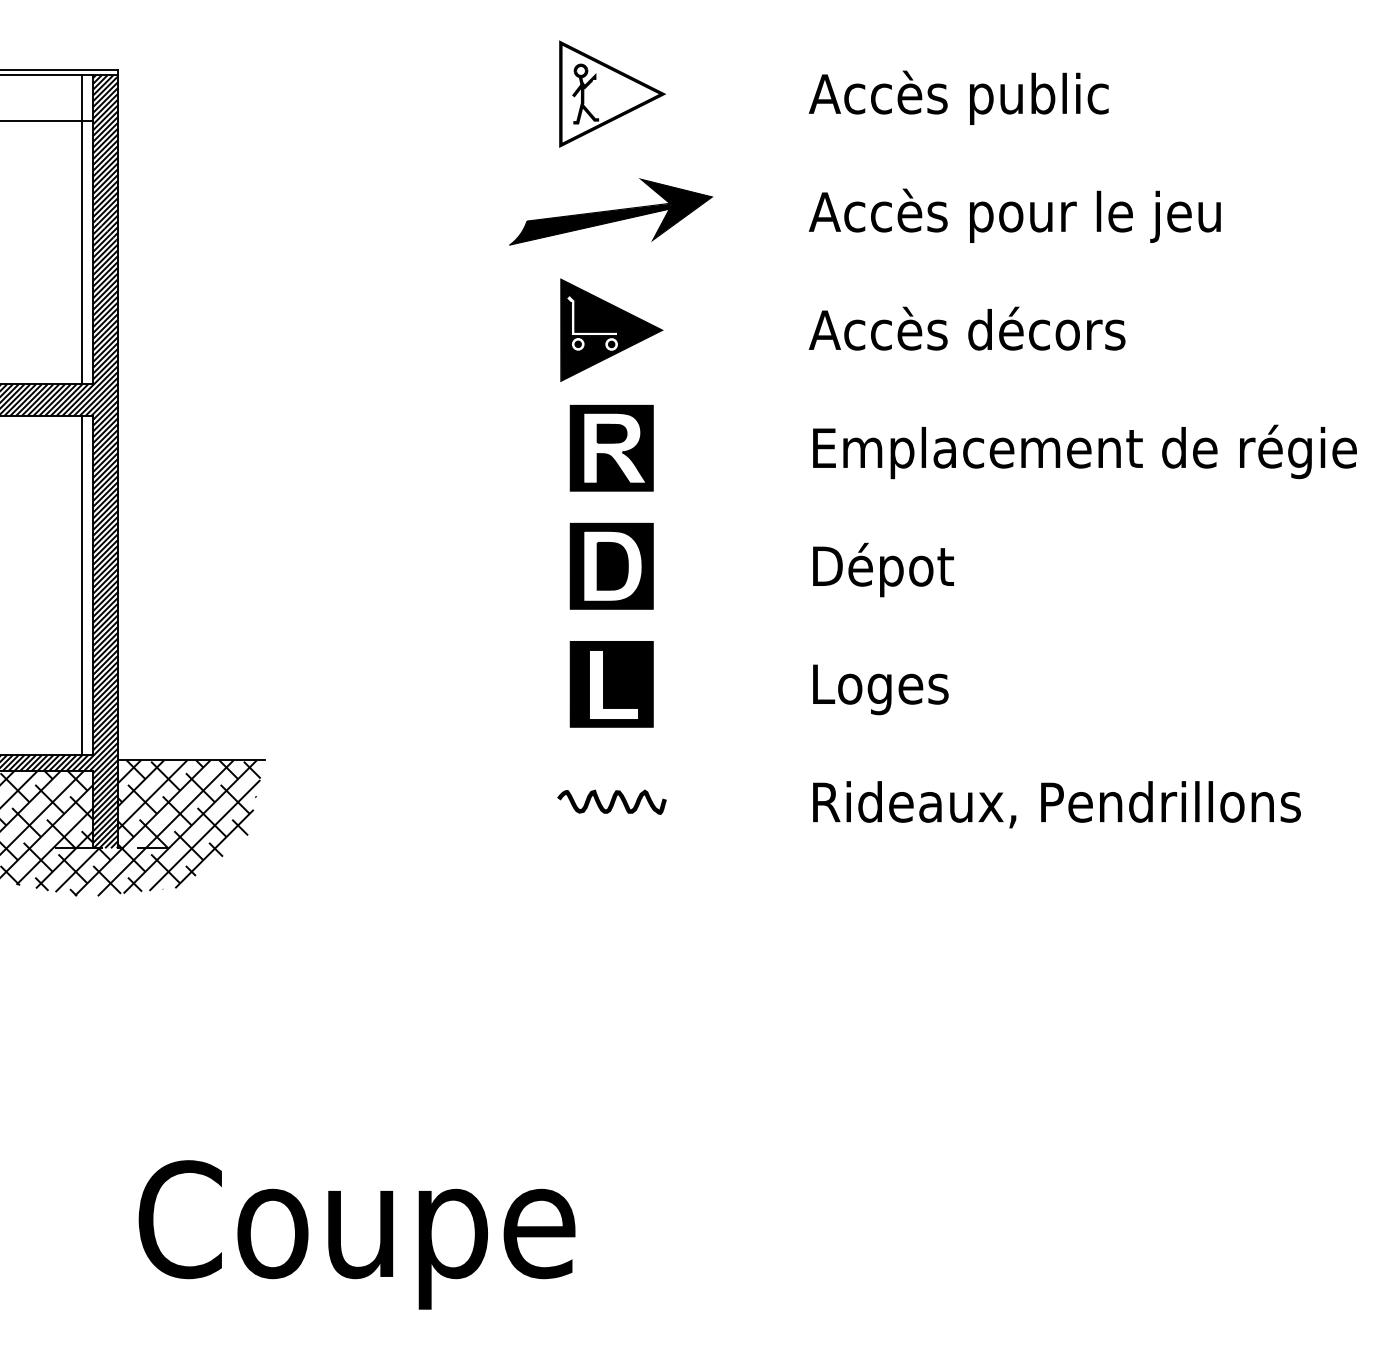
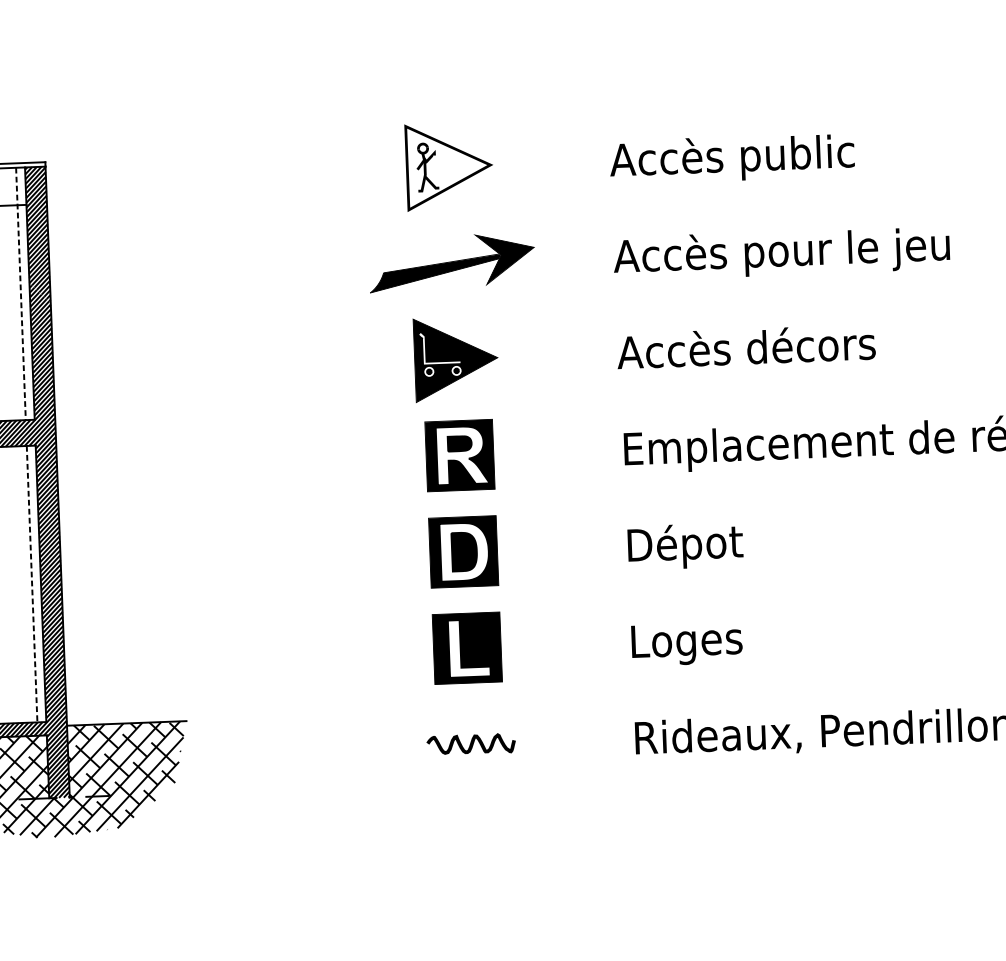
line: (82, 229) -> (21, 293), solid -> dashed
line: (82, 585) -> (32, 584), solid -> dashed

